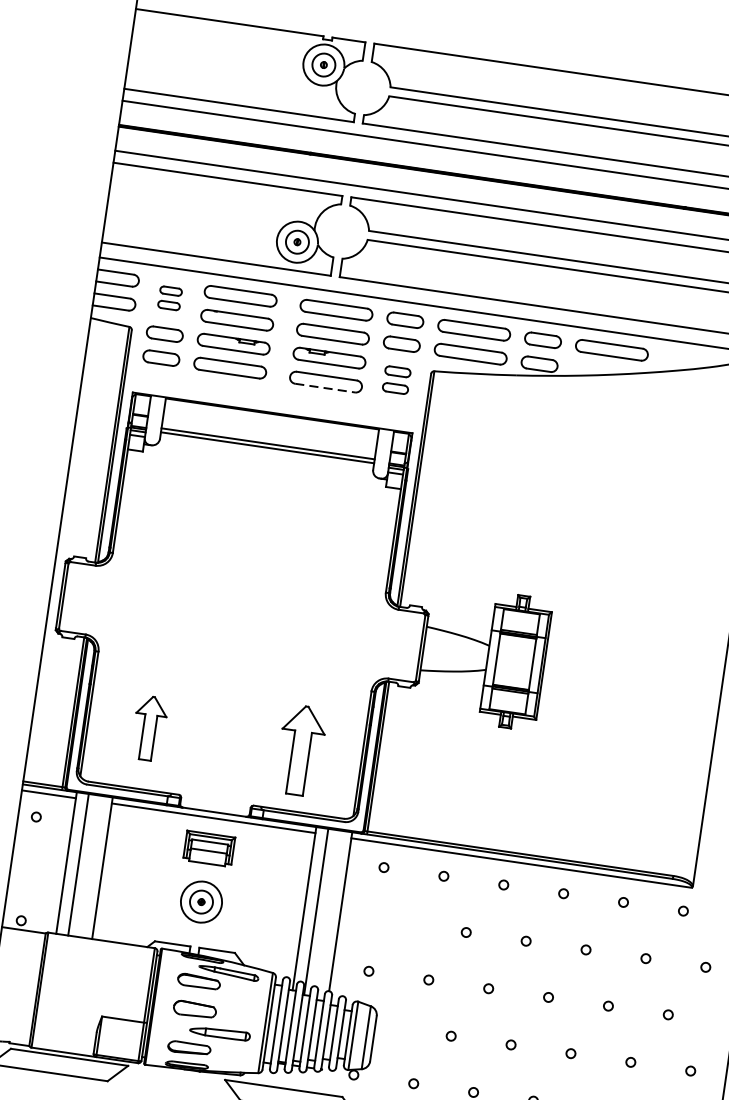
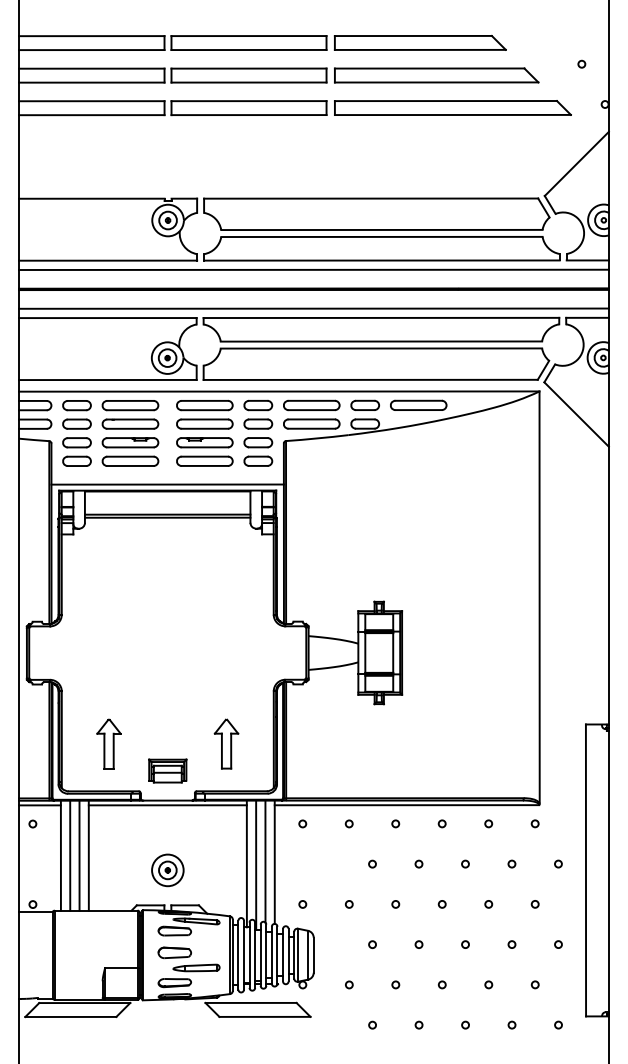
part: (169, 297) -> (76, 414), size x1.67
part: (396, 379) -> (258, 451), size x1.43
line: (326, 387) -> (205, 465), dashed -> solid
line: (273, 404) -> (167, 484), added
part: (300, 749) -> (226, 743), size x0.71
part: (208, 848) -> (167, 770), moved
line: (90, 866) -> (79, 855), added
line: (328, 908) -> (265, 861), added

